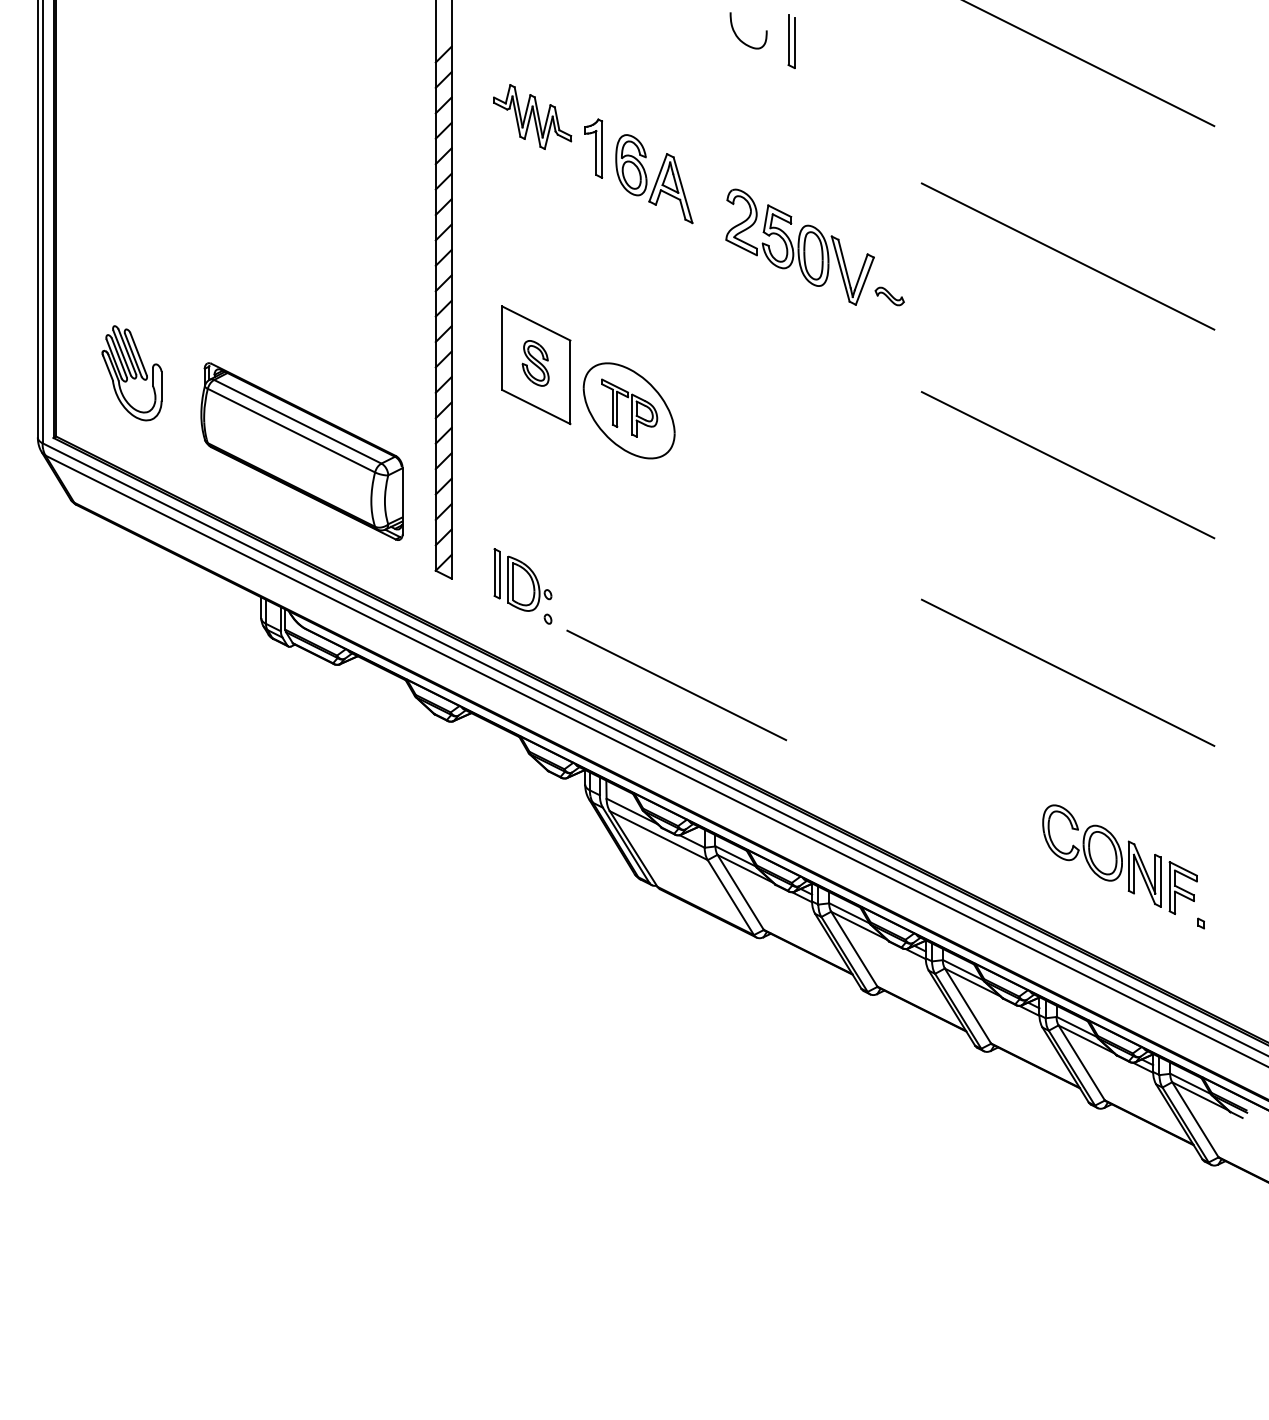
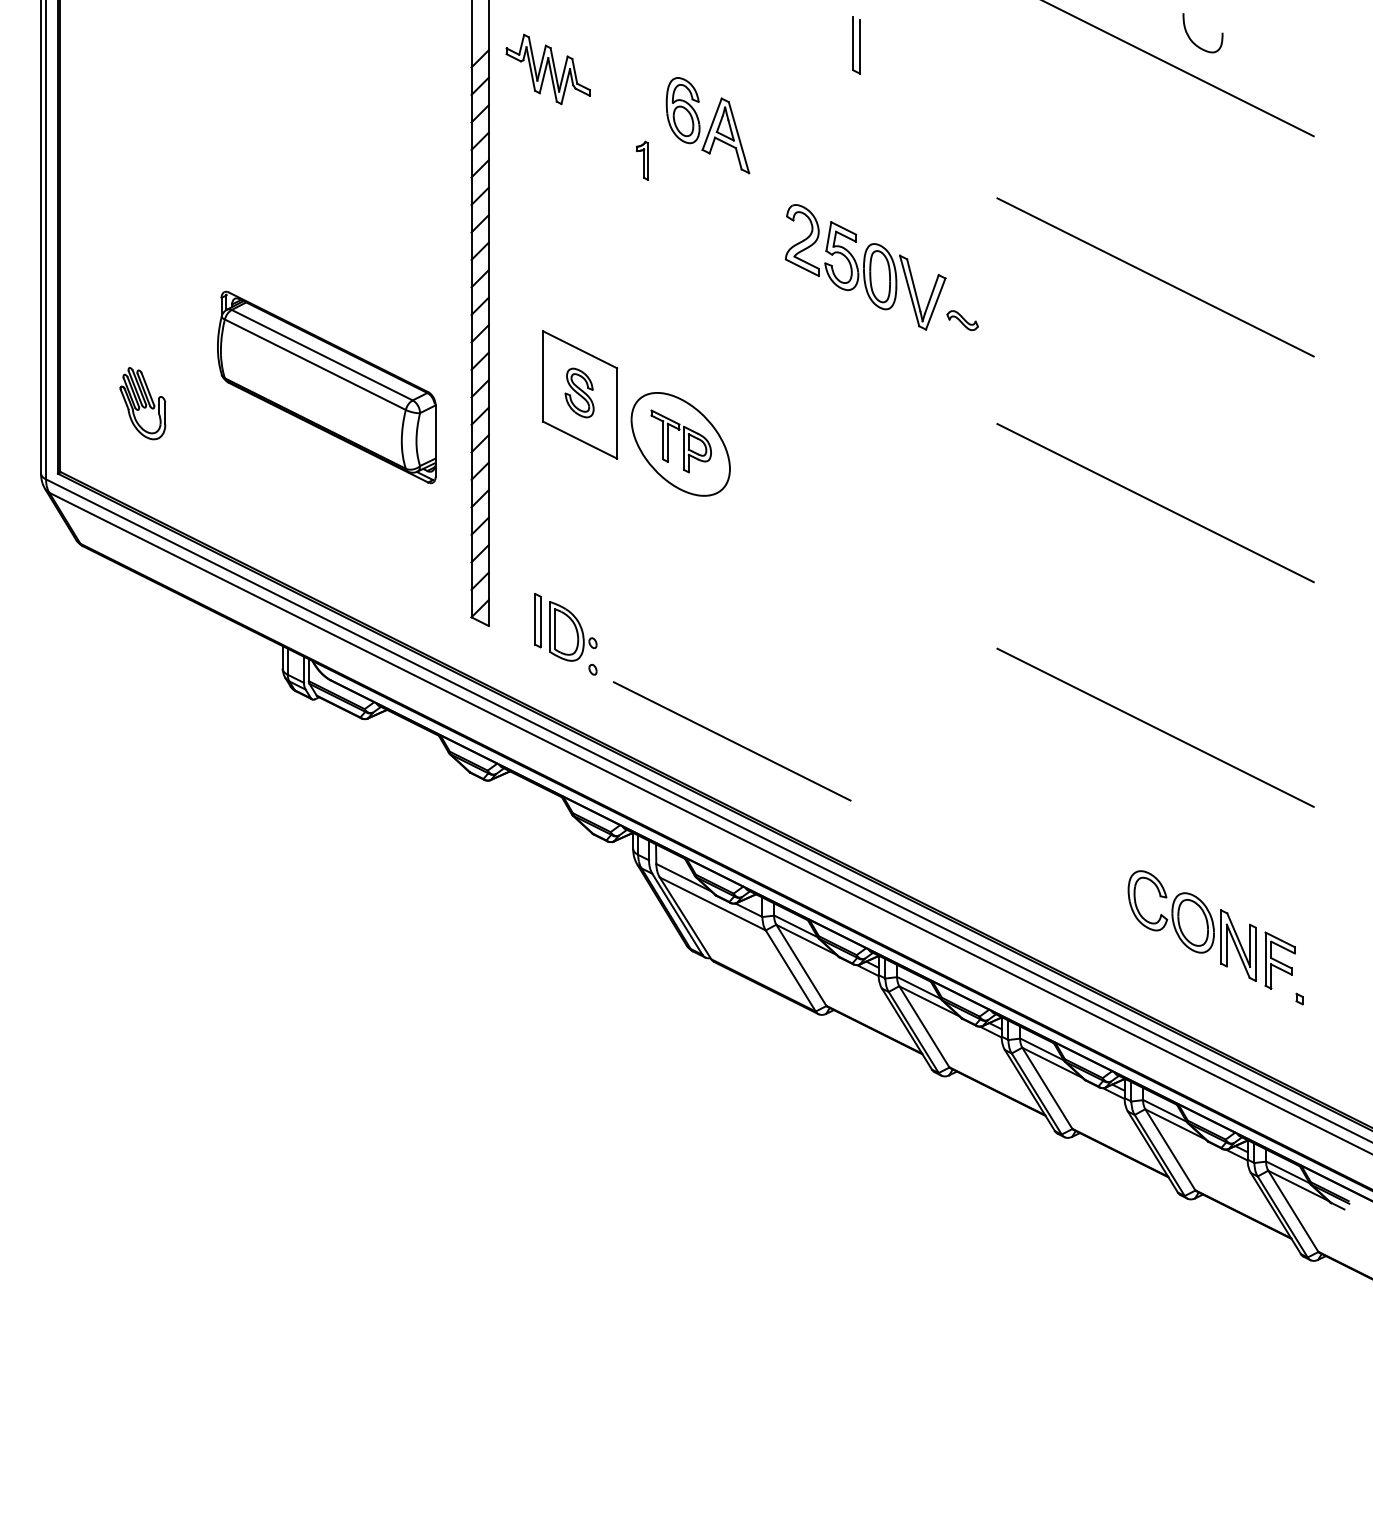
curve: (739, 38) -> (1193, 41), moved
part: (531, 117) -> (547, 69), moved
part: (593, 148) -> (642, 160), size x0.6
part: (653, 178) -> (707, 125), moved
part: (131, 373) -> (142, 403), size x0.7
part: (301, 451) -> (326, 387), moved

